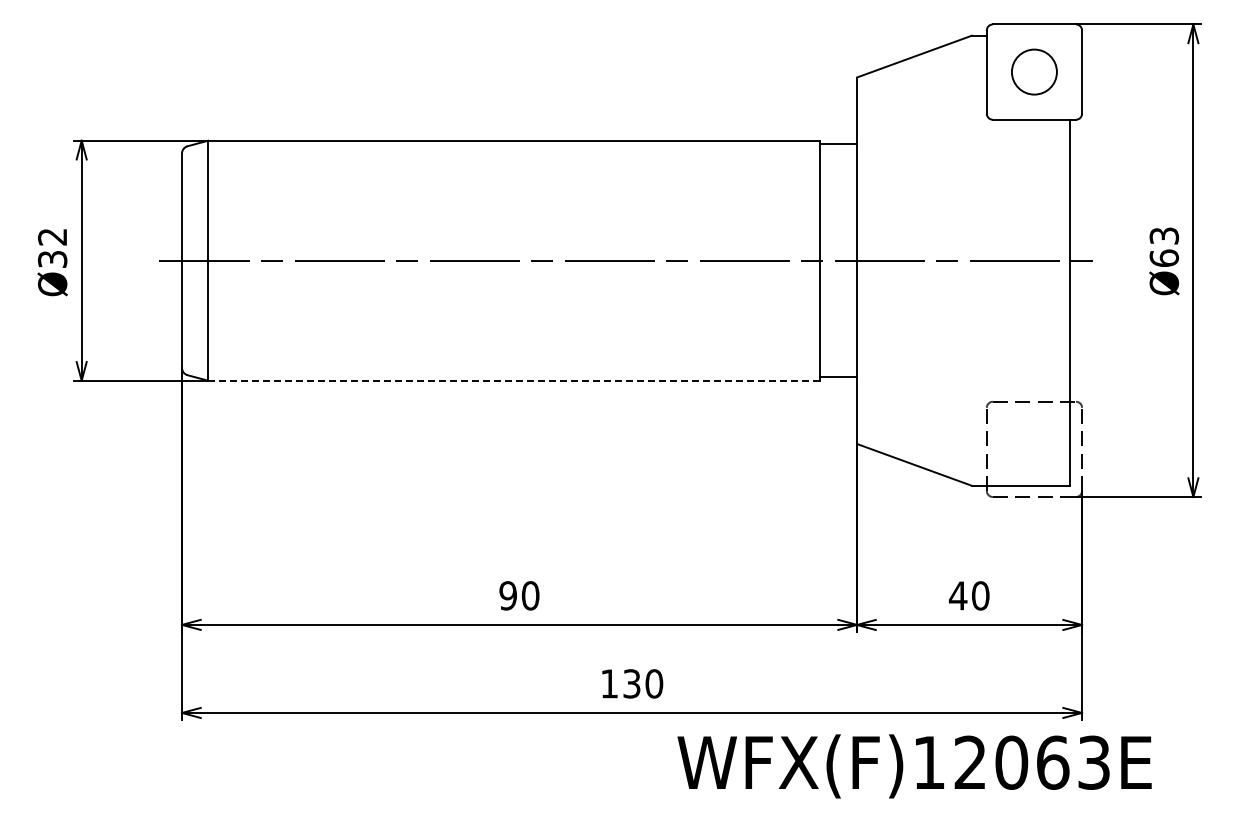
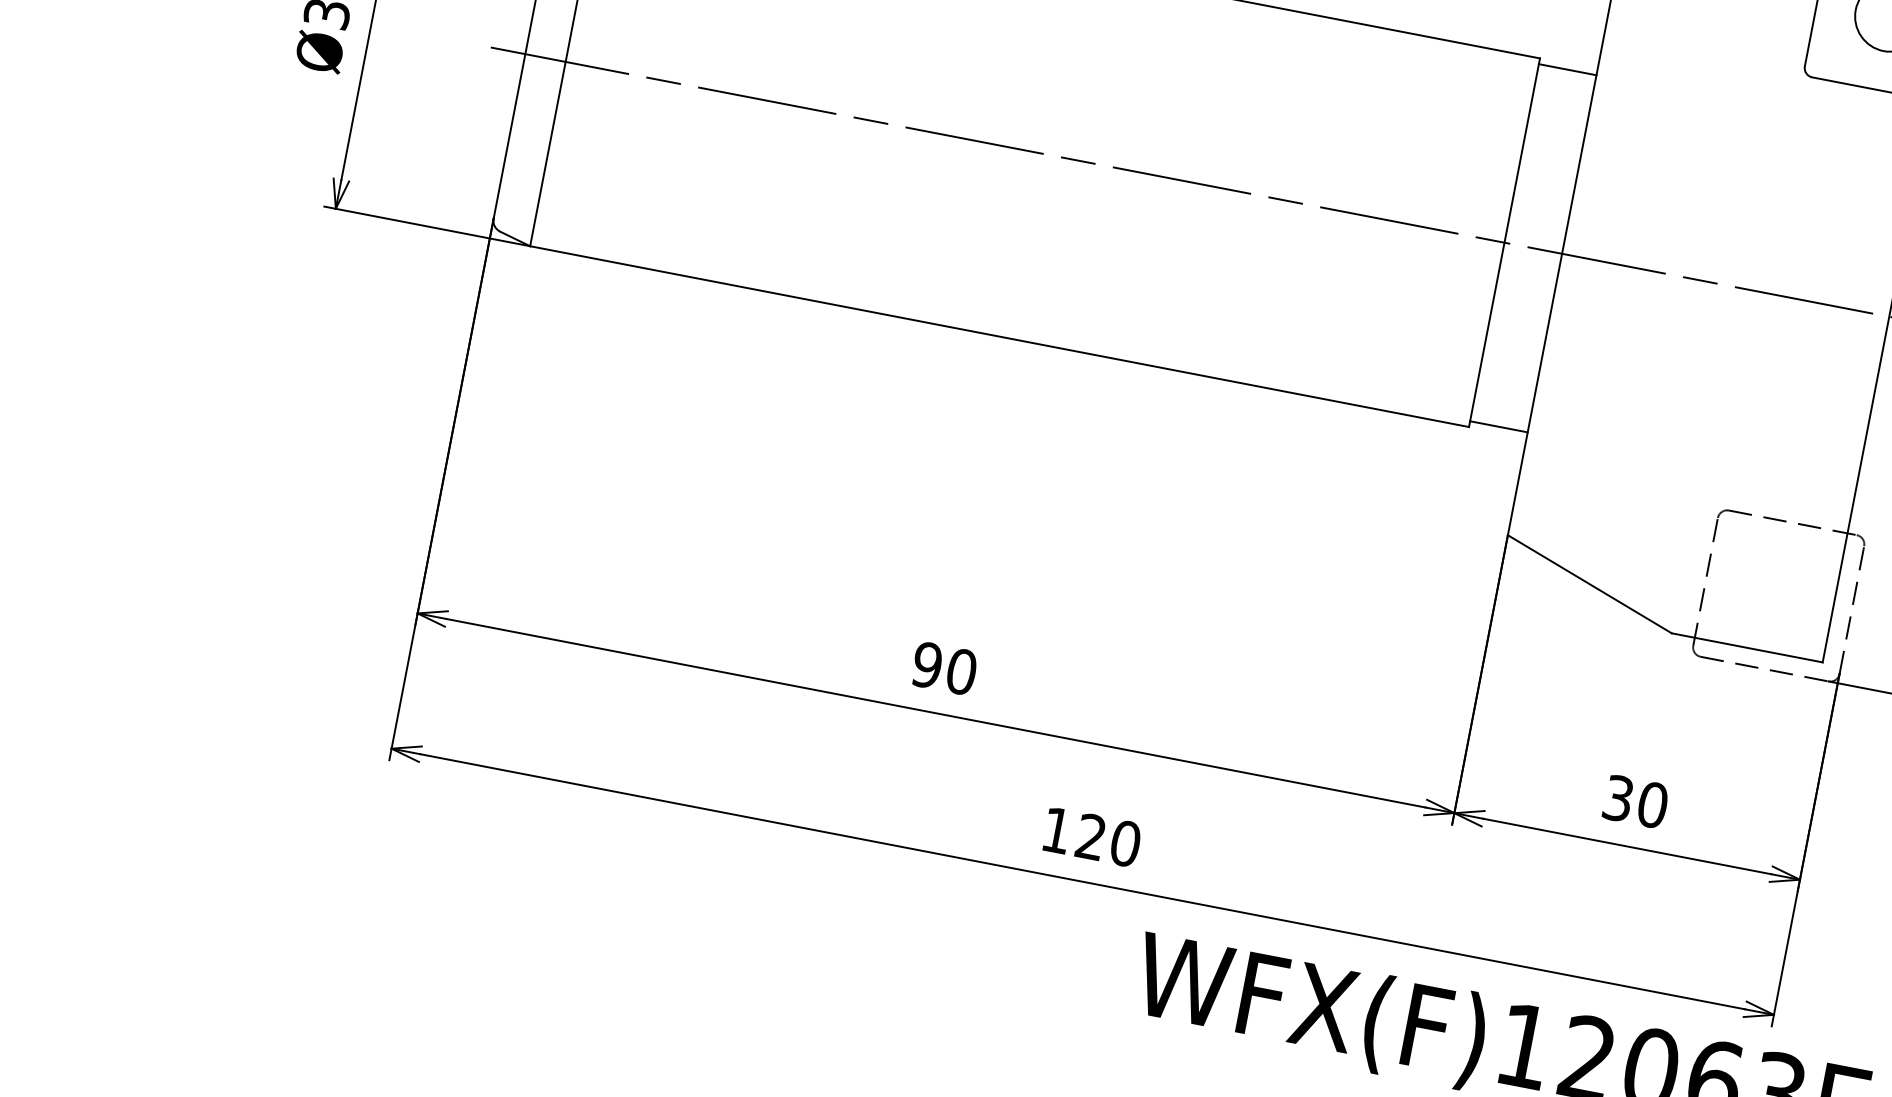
line: (513, 380) -> (999, 336), dashed -> solid
text: (958, 595) -> (1618, 797), 40 -> 30
text: (631, 683) -> (1090, 836), 130 -> 120

